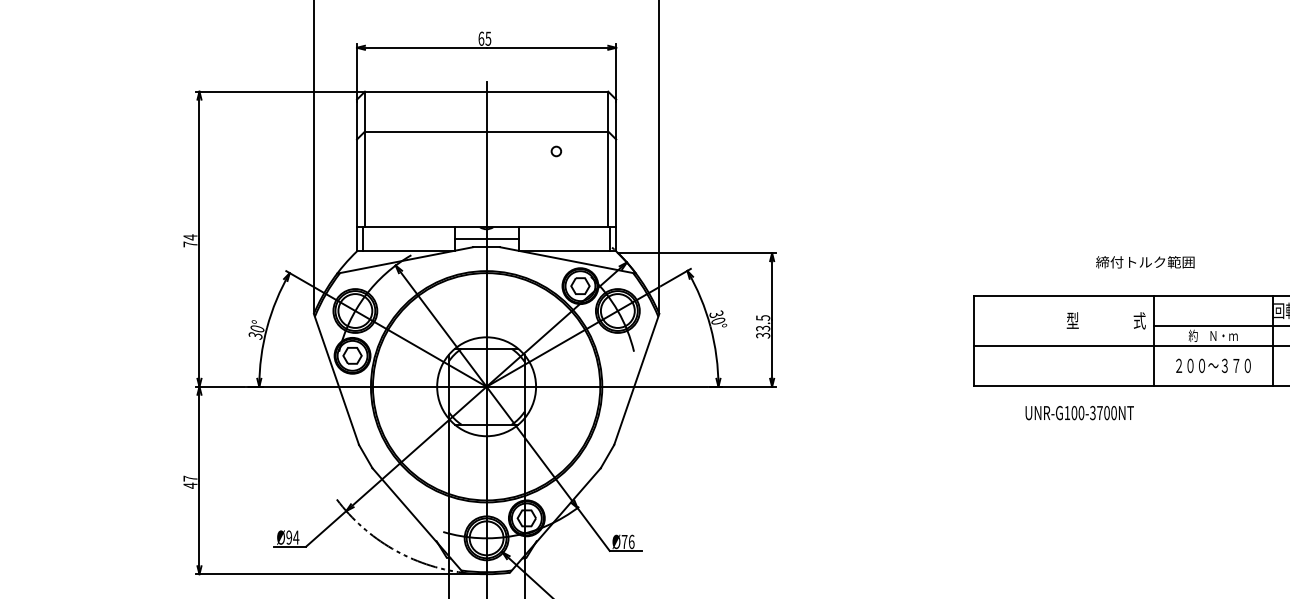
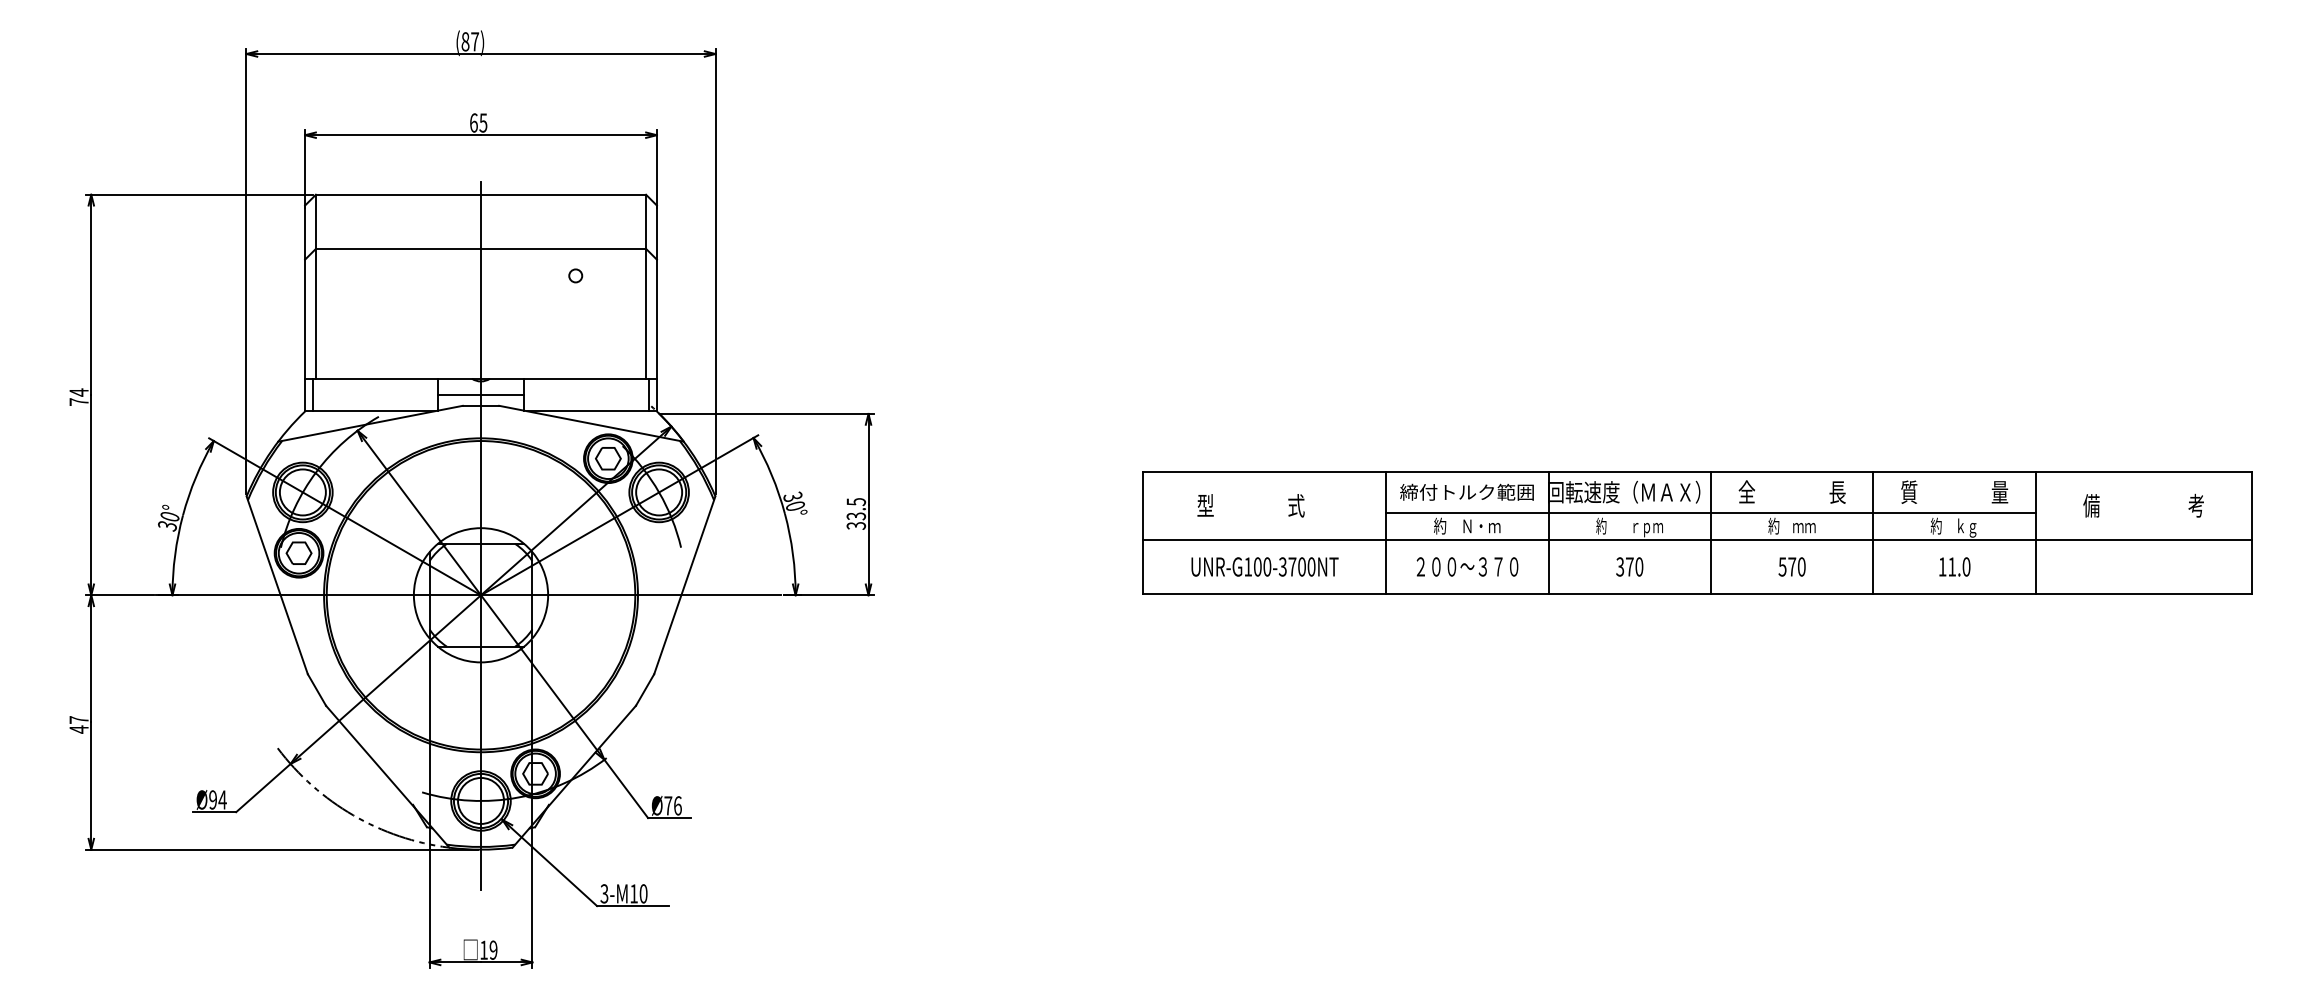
text: (1144, 261) -> (1466, 491), moved
text: (1105, 320) -> (1250, 505), moved
text: (1079, 412) -> (1264, 566), moved

